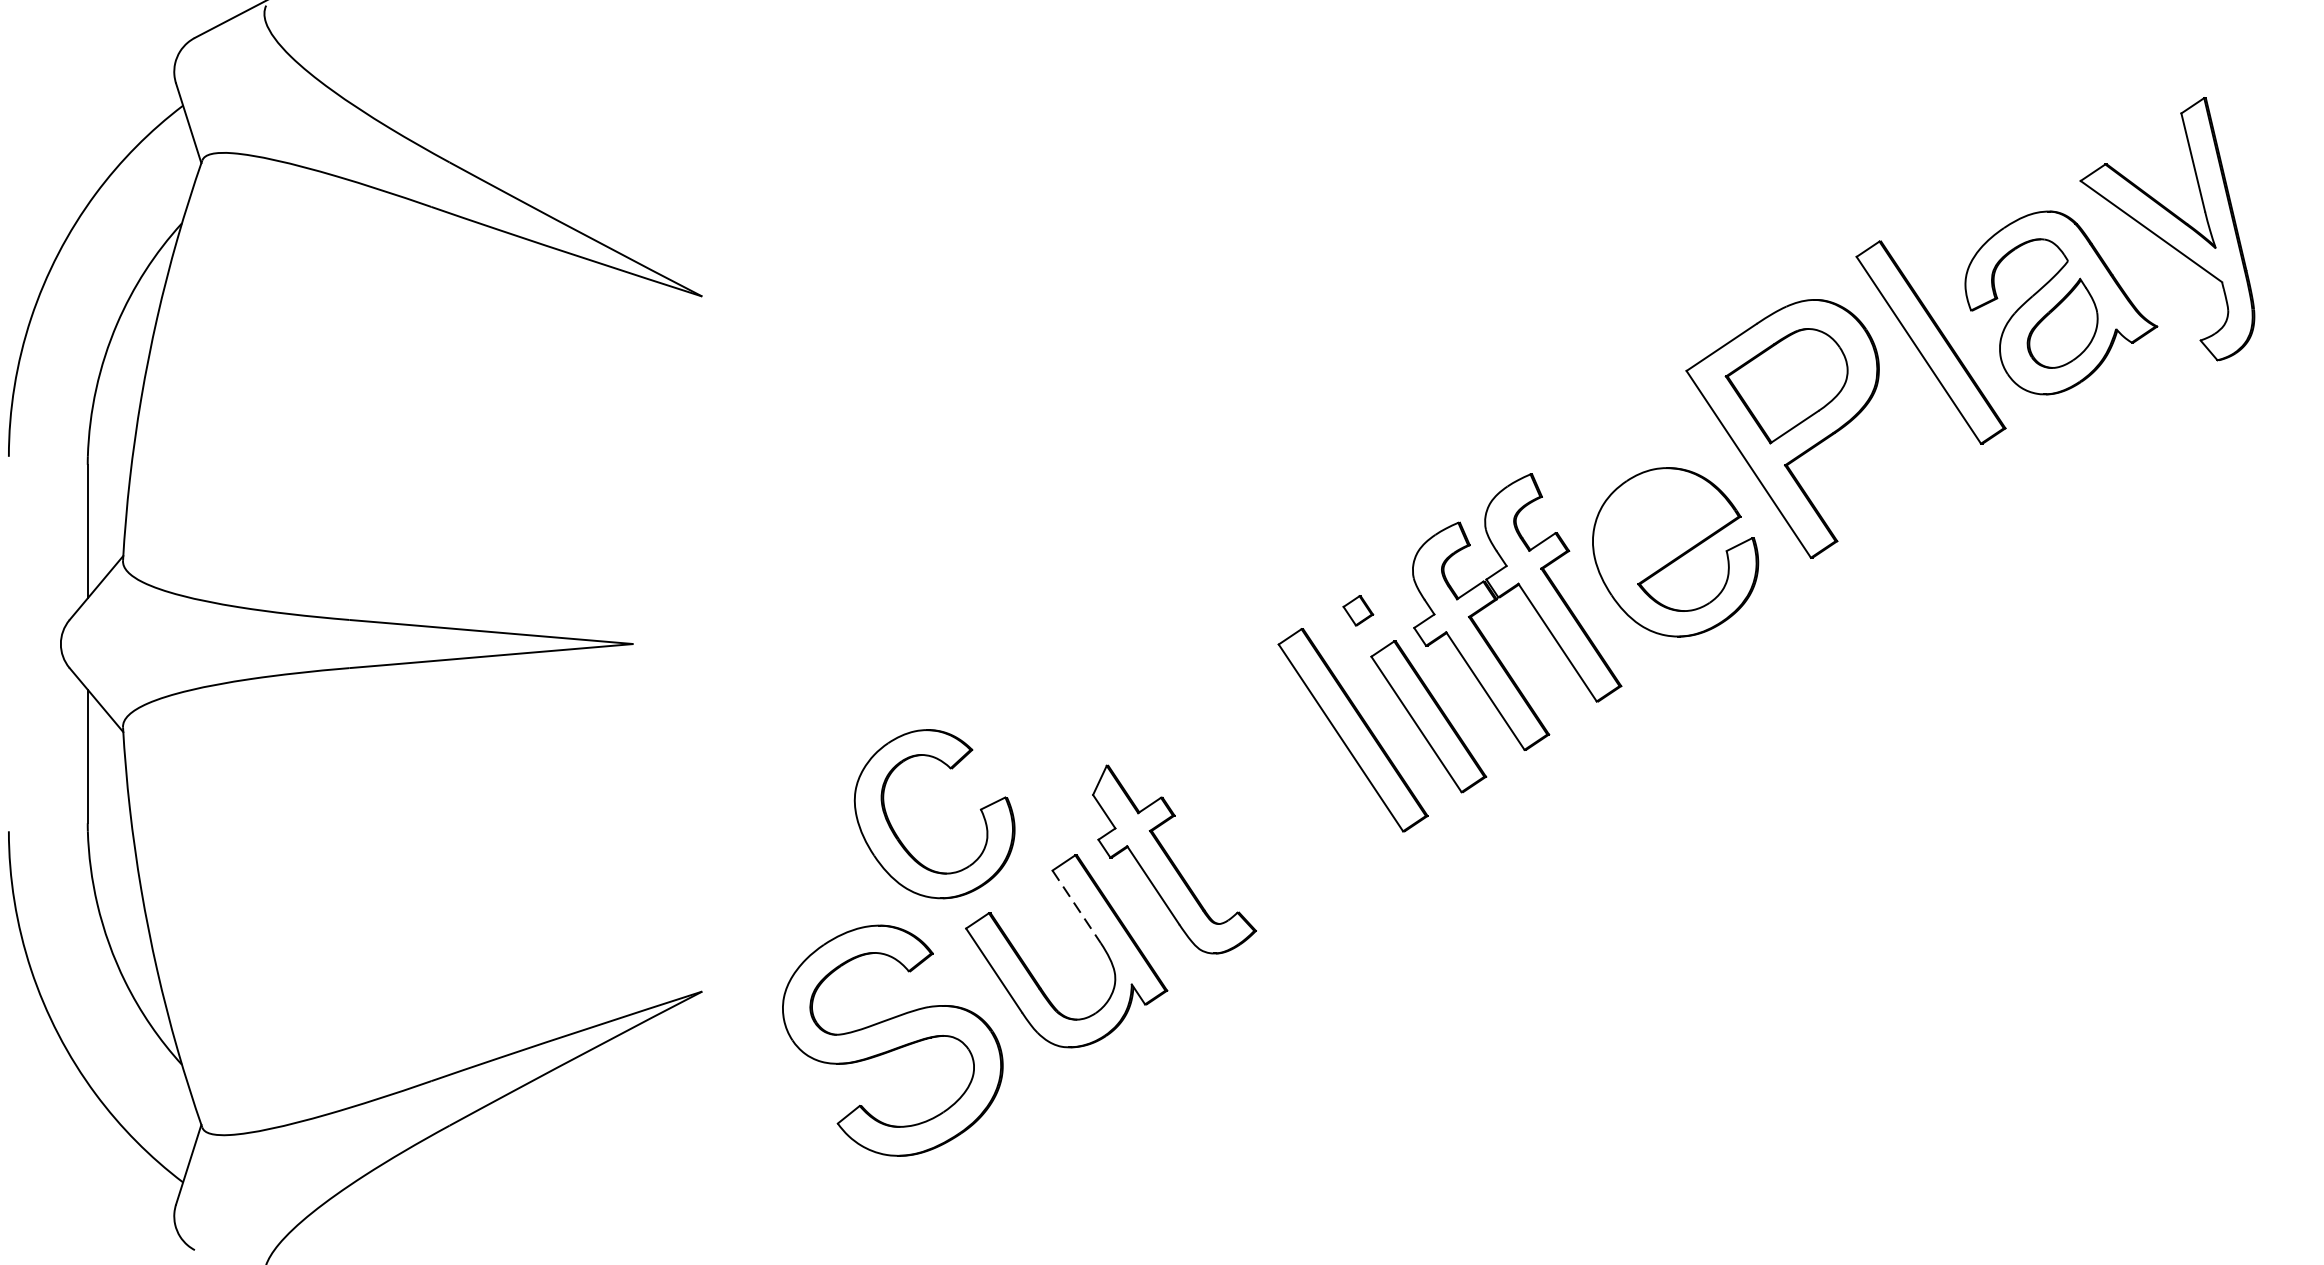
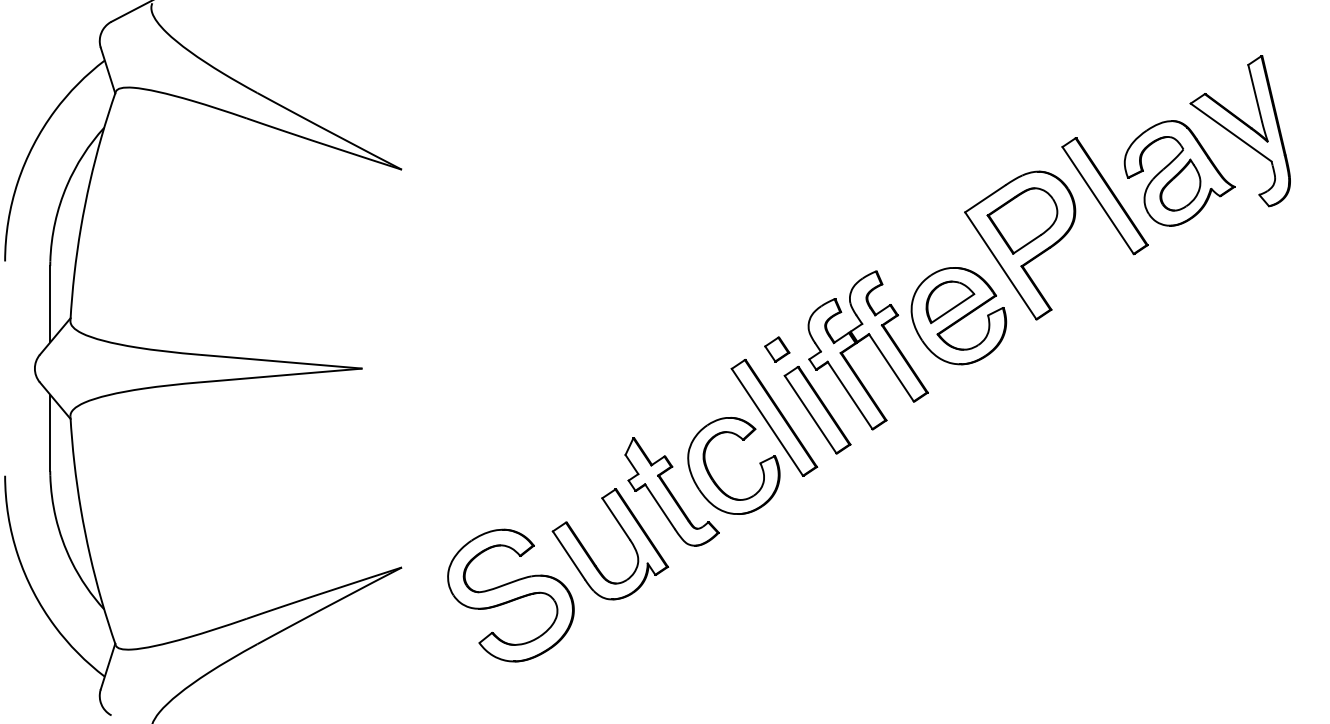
part: (1660, 526) -> (950, 301), added
part: (1358, 610) -> (777, 349), size x1.43
part: (900, 837) -> (714, 479), moved
line: (1077, 905) -> (616, 518), dashed -> solid

